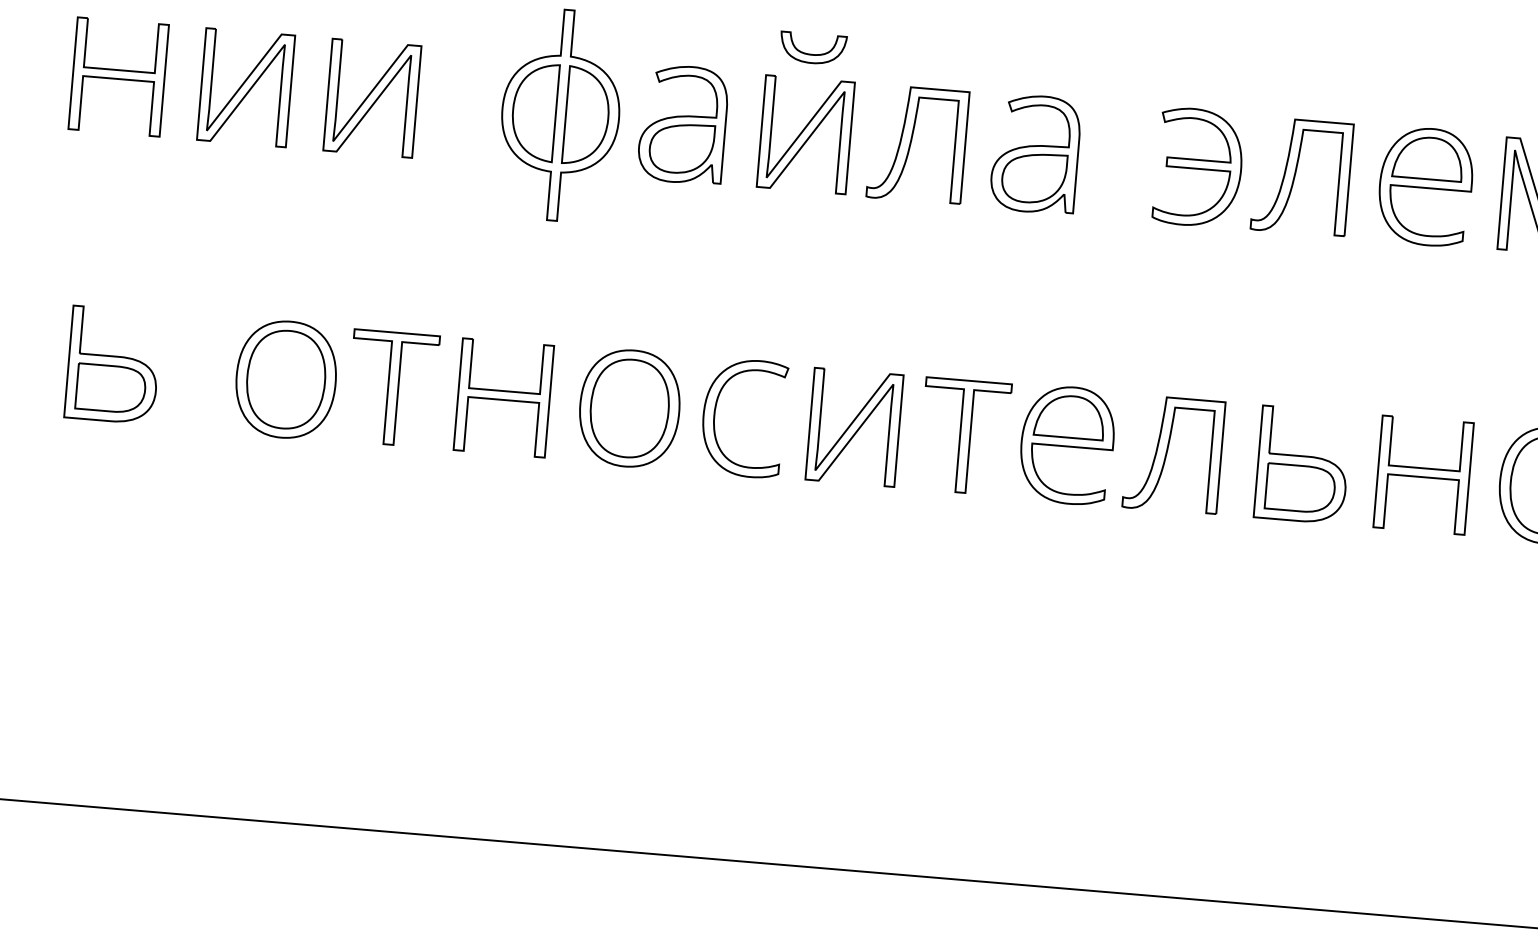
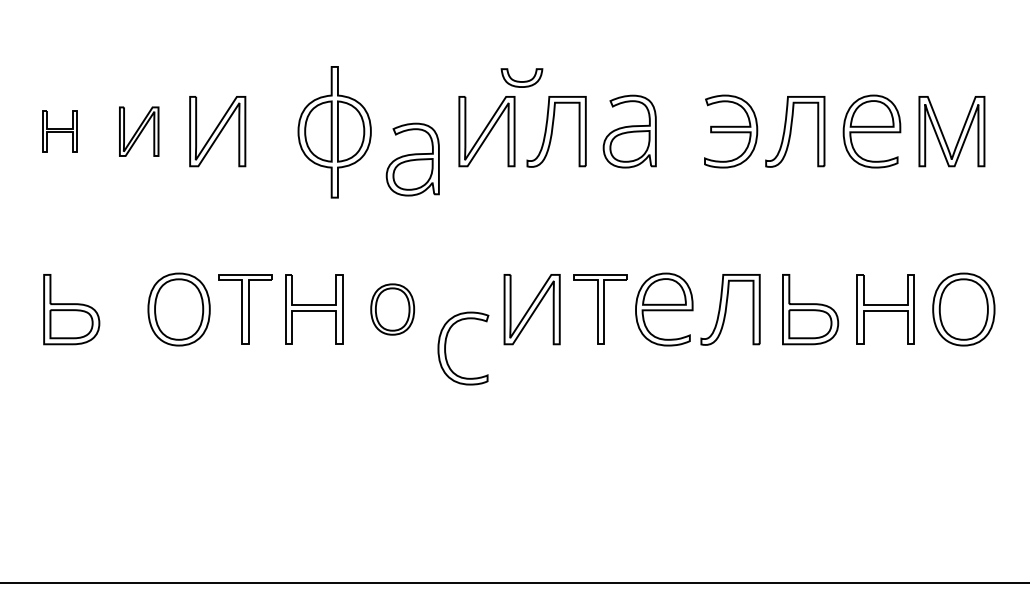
part: (812, 47) -> (521, 77), moved
part: (117, 76) -> (59, 131), size x0.6
part: (244, 87) -> (138, 131), size x0.7
part: (682, 124) -> (412, 159), moved
part: (629, 408) -> (392, 309), size x0.7
part: (717, 410) -> (446, 345), moved

